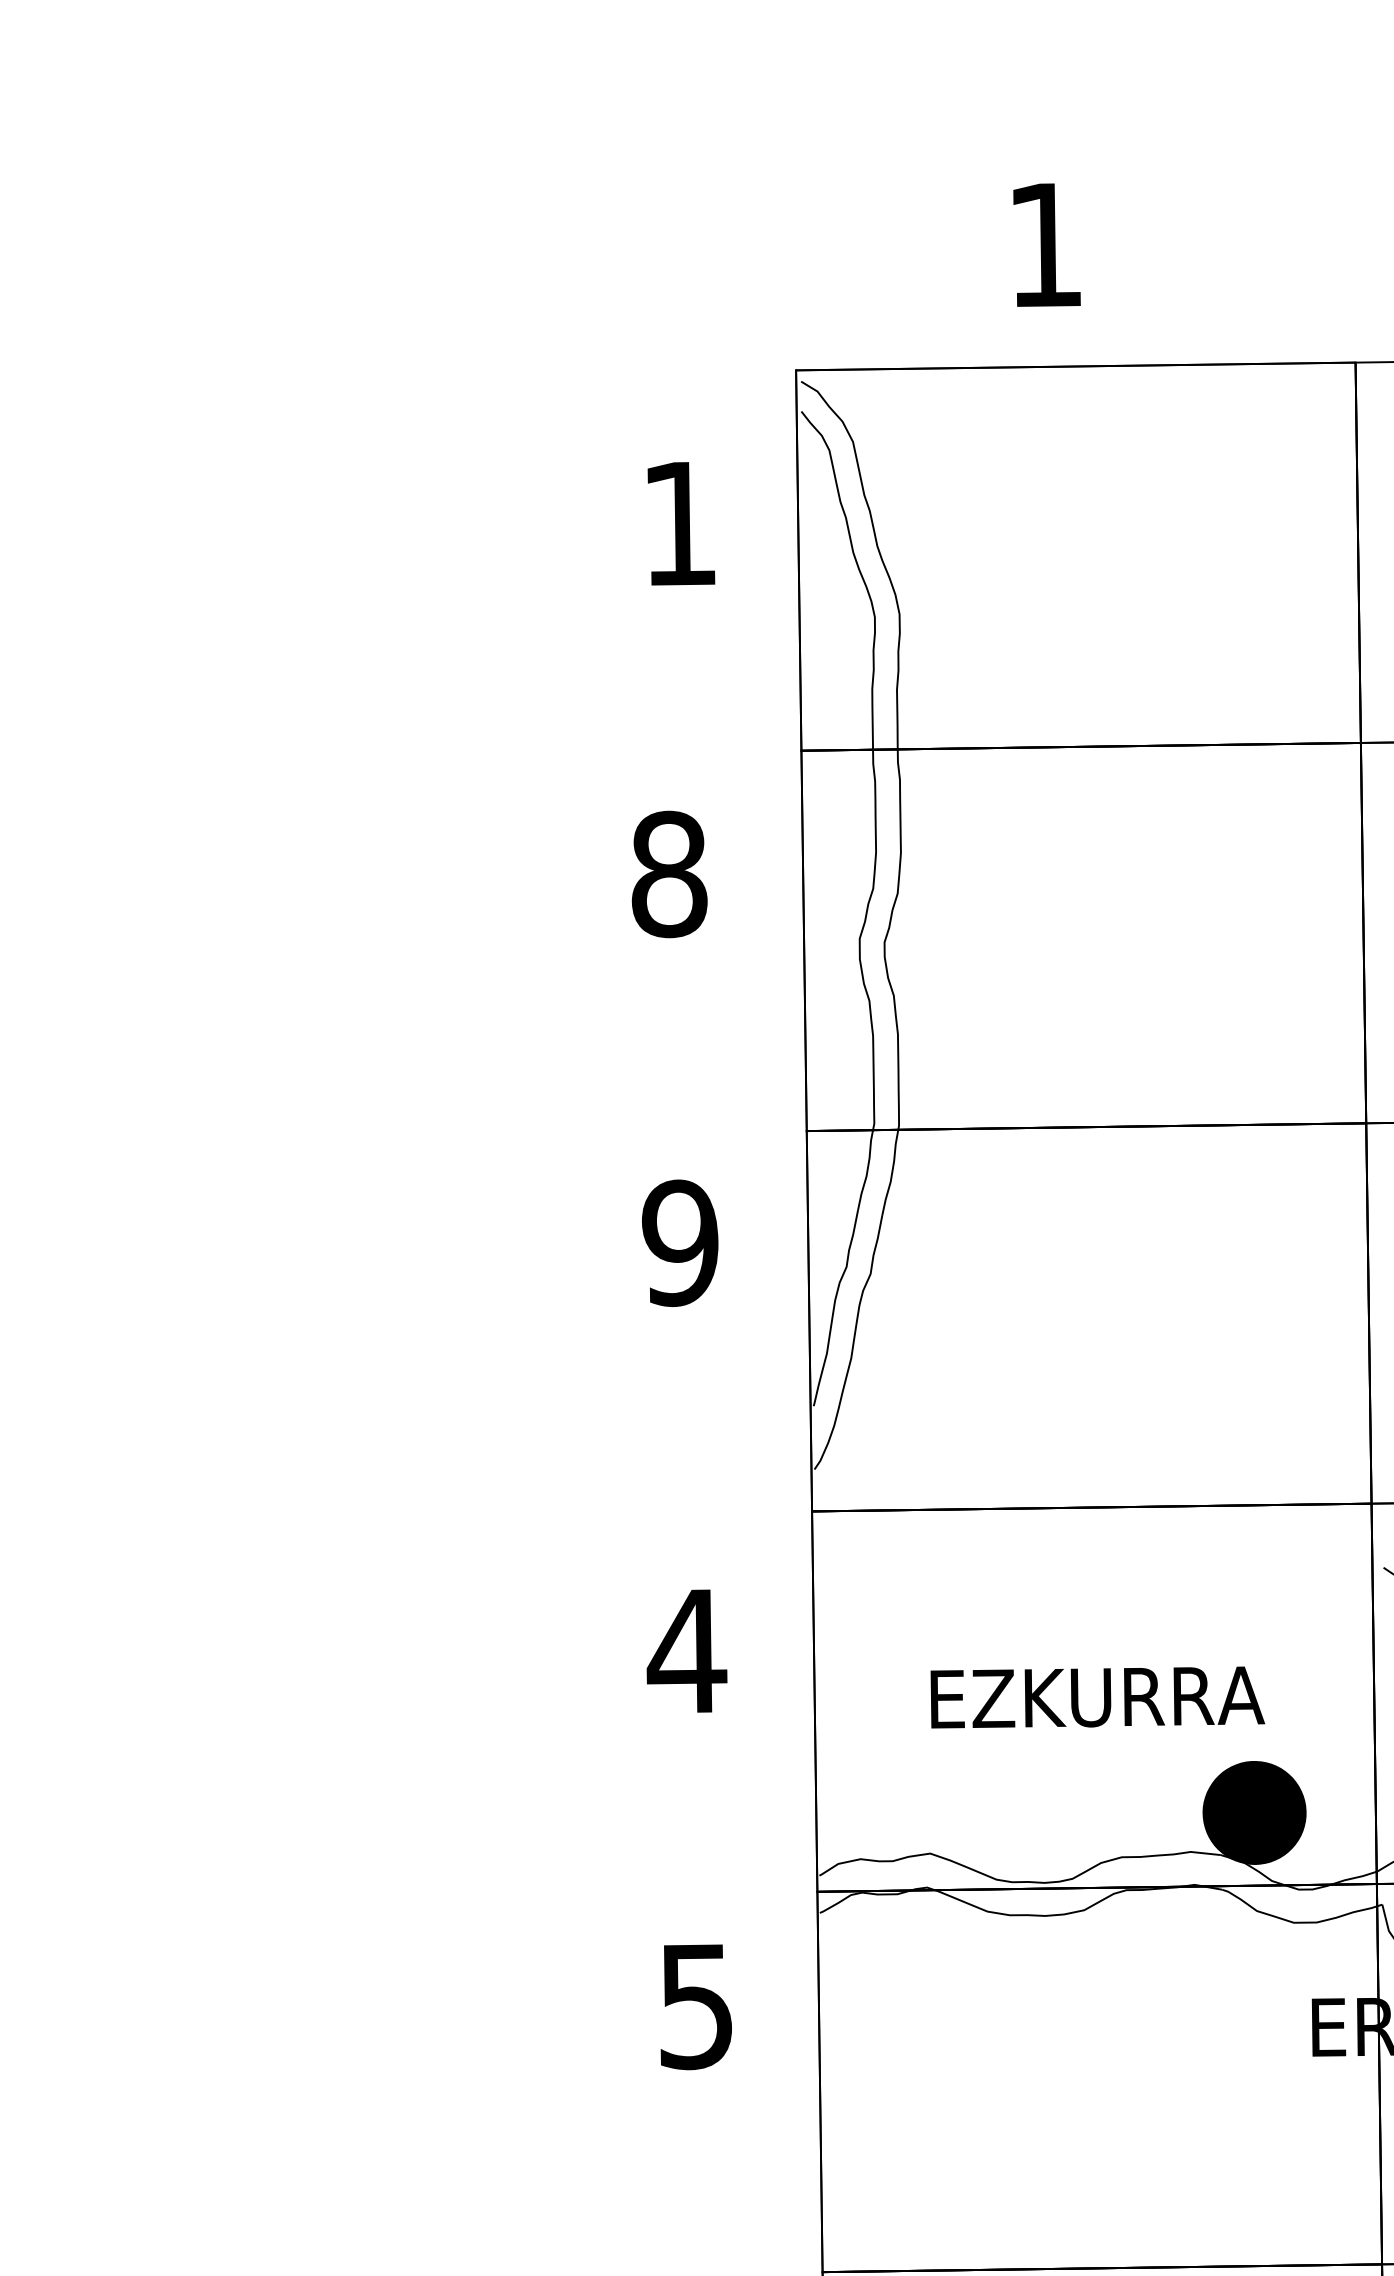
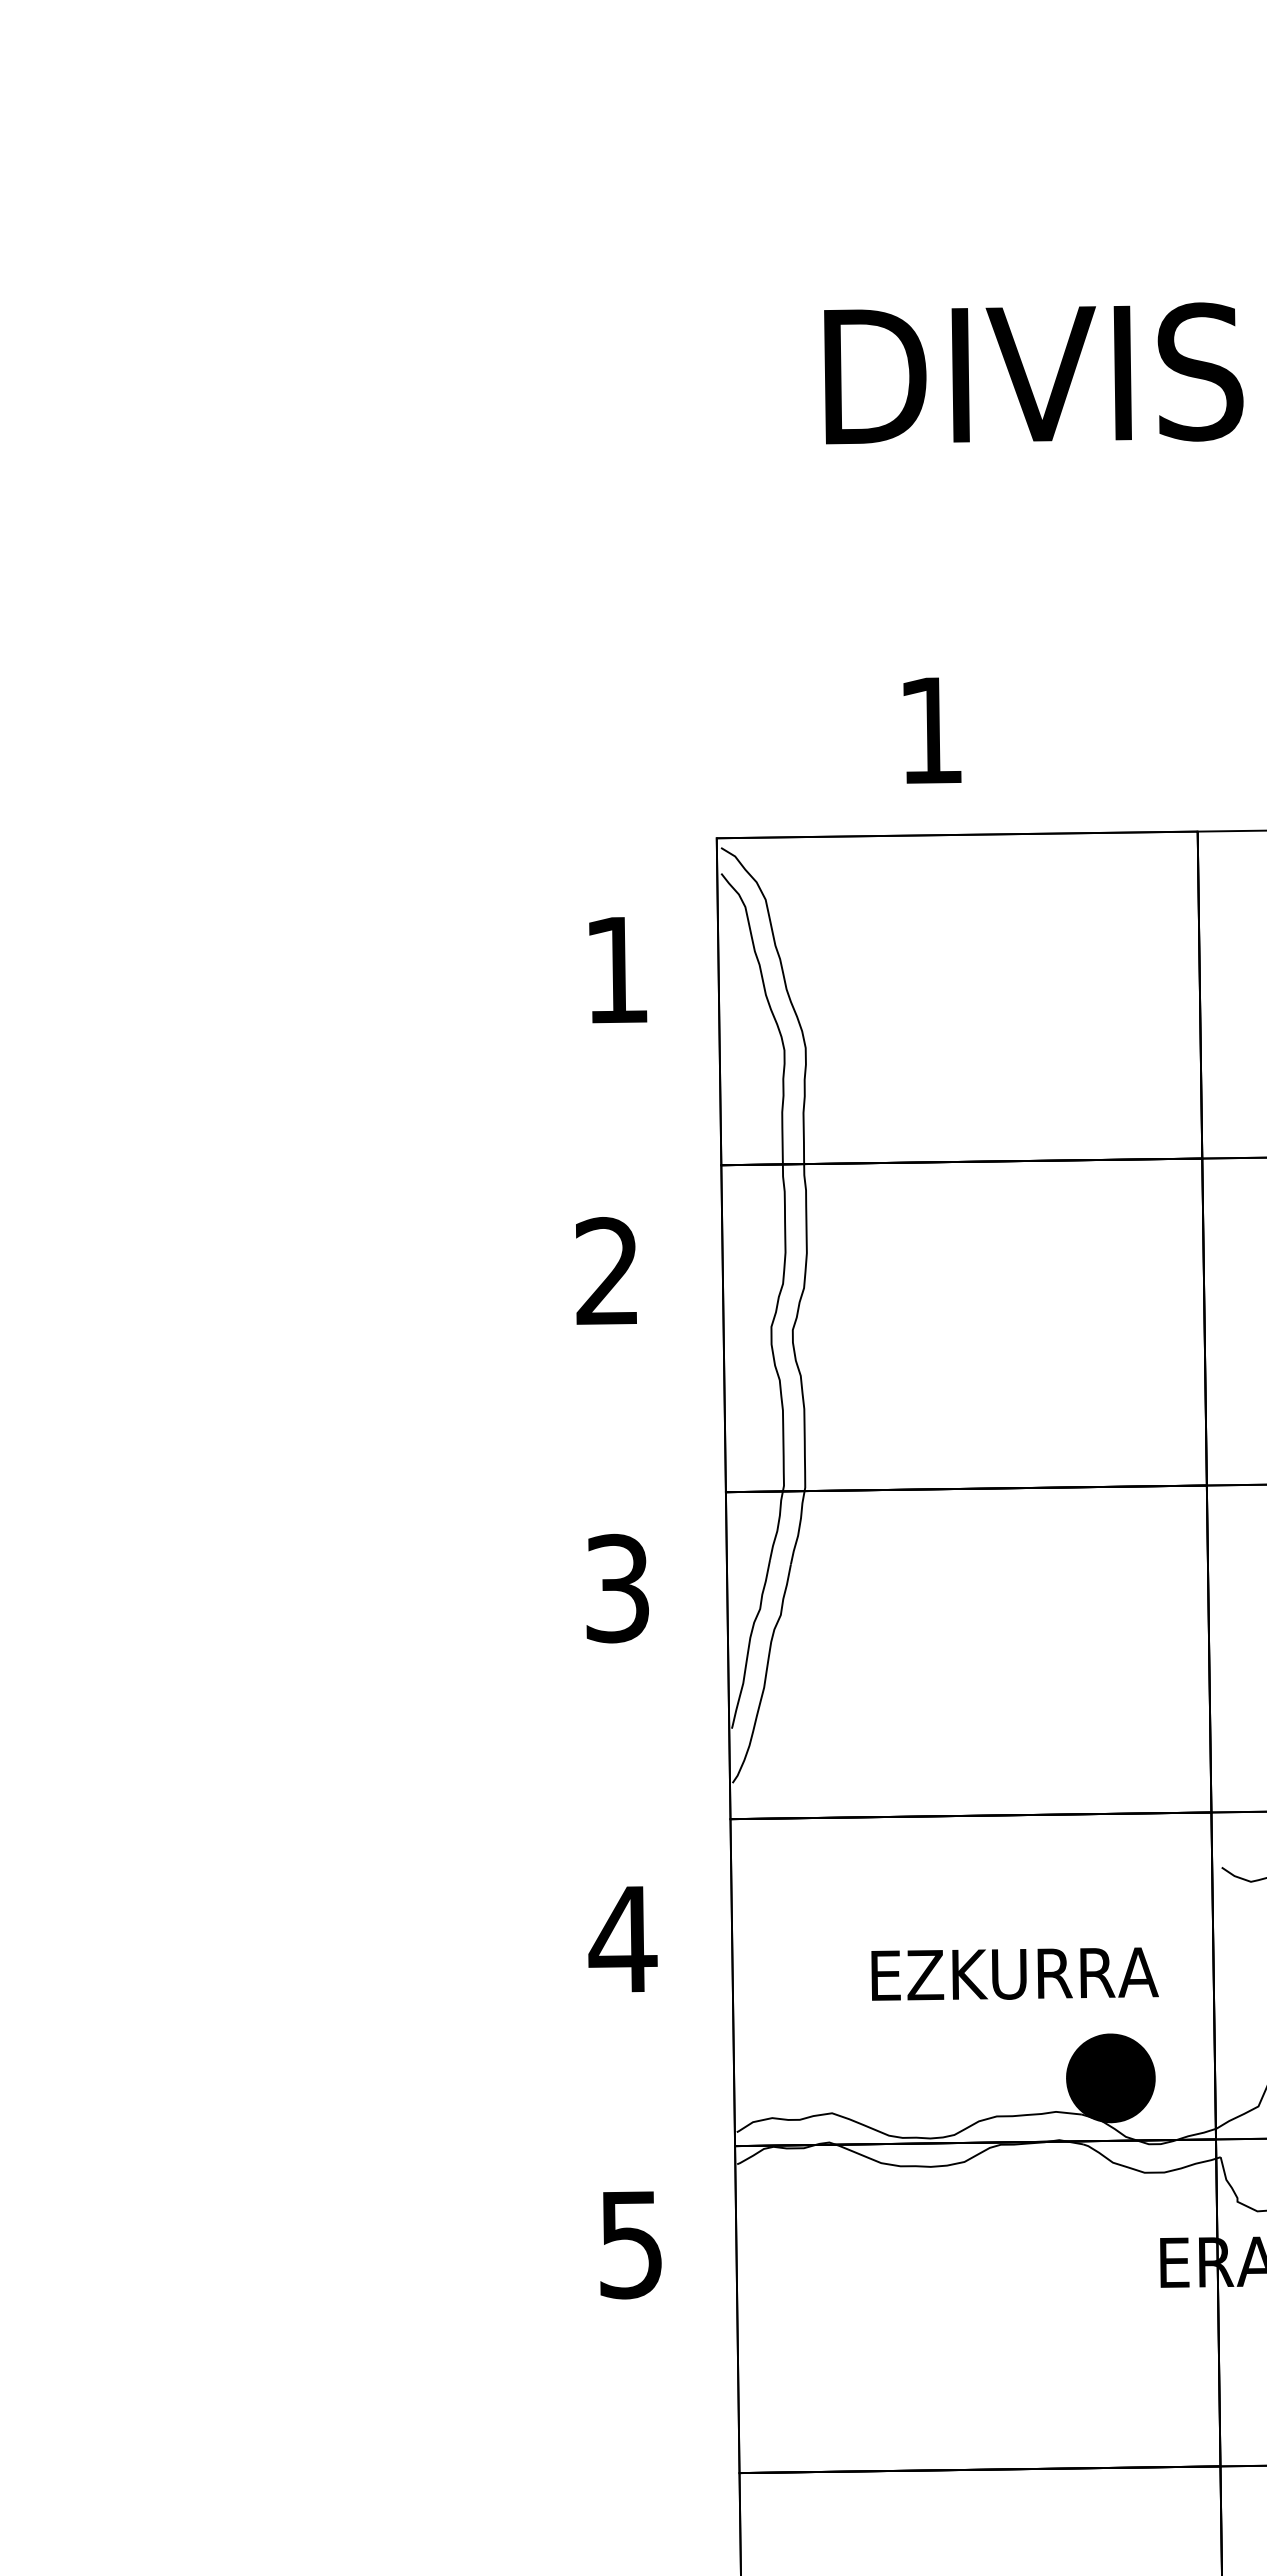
text: (668, 874) -> (607, 1271), 8 -> 2
text: (679, 1243) -> (616, 1588), 9 -> 3
text: (1097, 1696) -> (1014, 1973), moved

